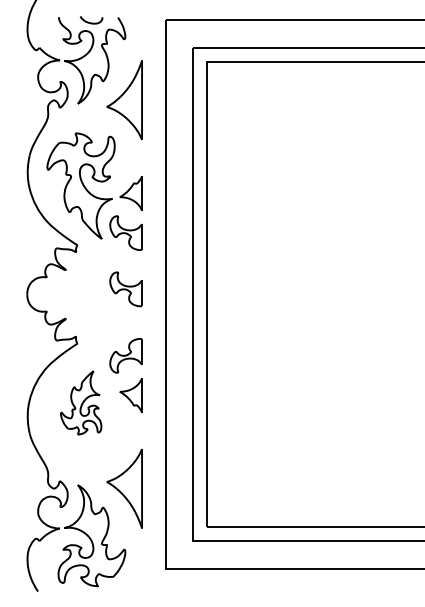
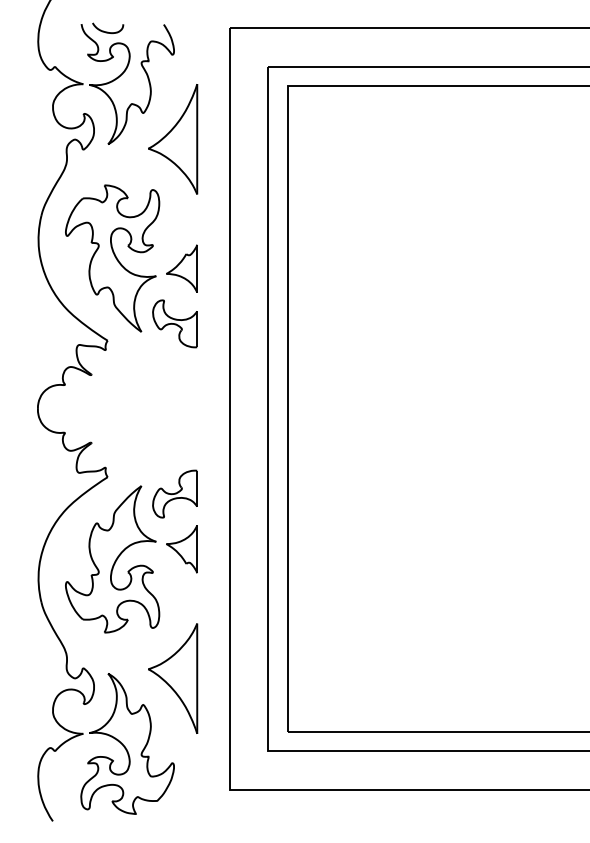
curve: (91, 22) -> (107, 31), moved
part: (125, 289) -> (174, 401), removed
part: (81, 402) -> (112, 559), size x1.67

